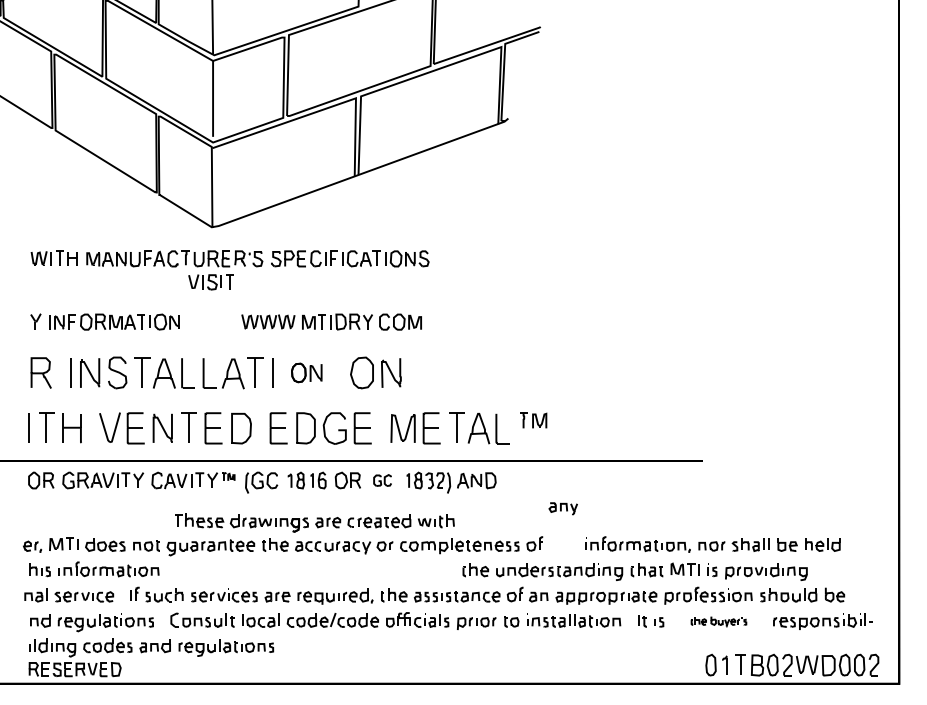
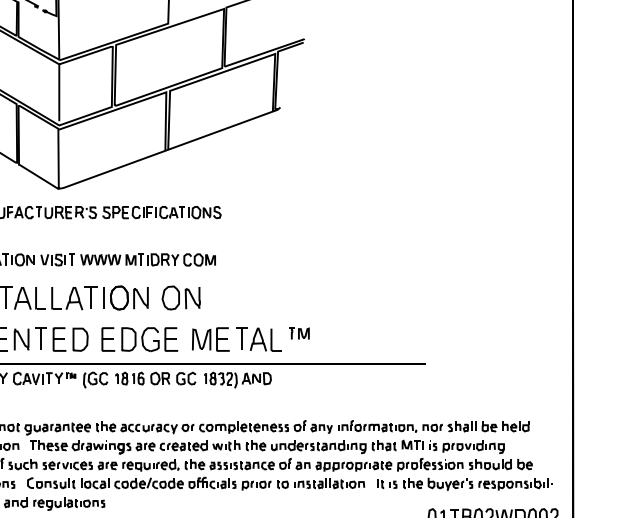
part: (210, 282) -> (57, 260), moved
part: (306, 372) -> (129, 297), size x1.67
part: (382, 480) -> (186, 378), size x1.43
part: (562, 508) -> (320, 428), moved
part: (314, 522) -> (135, 446), moved
part: (718, 621) -> (437, 484), size x1.67

